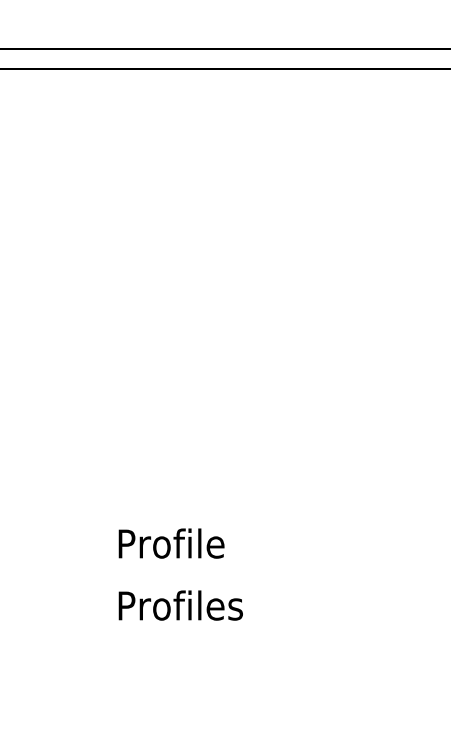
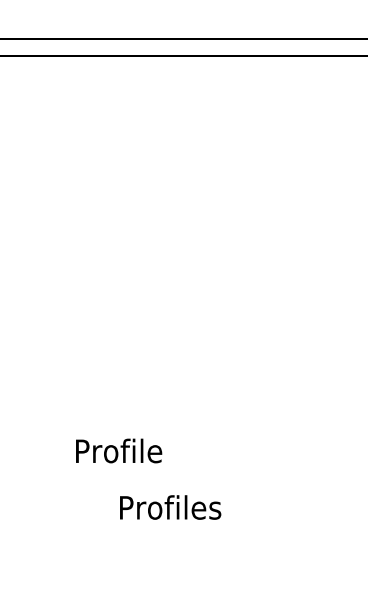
text: (172, 542) -> (119, 450), moved
text: (180, 605) -> (170, 507), moved

